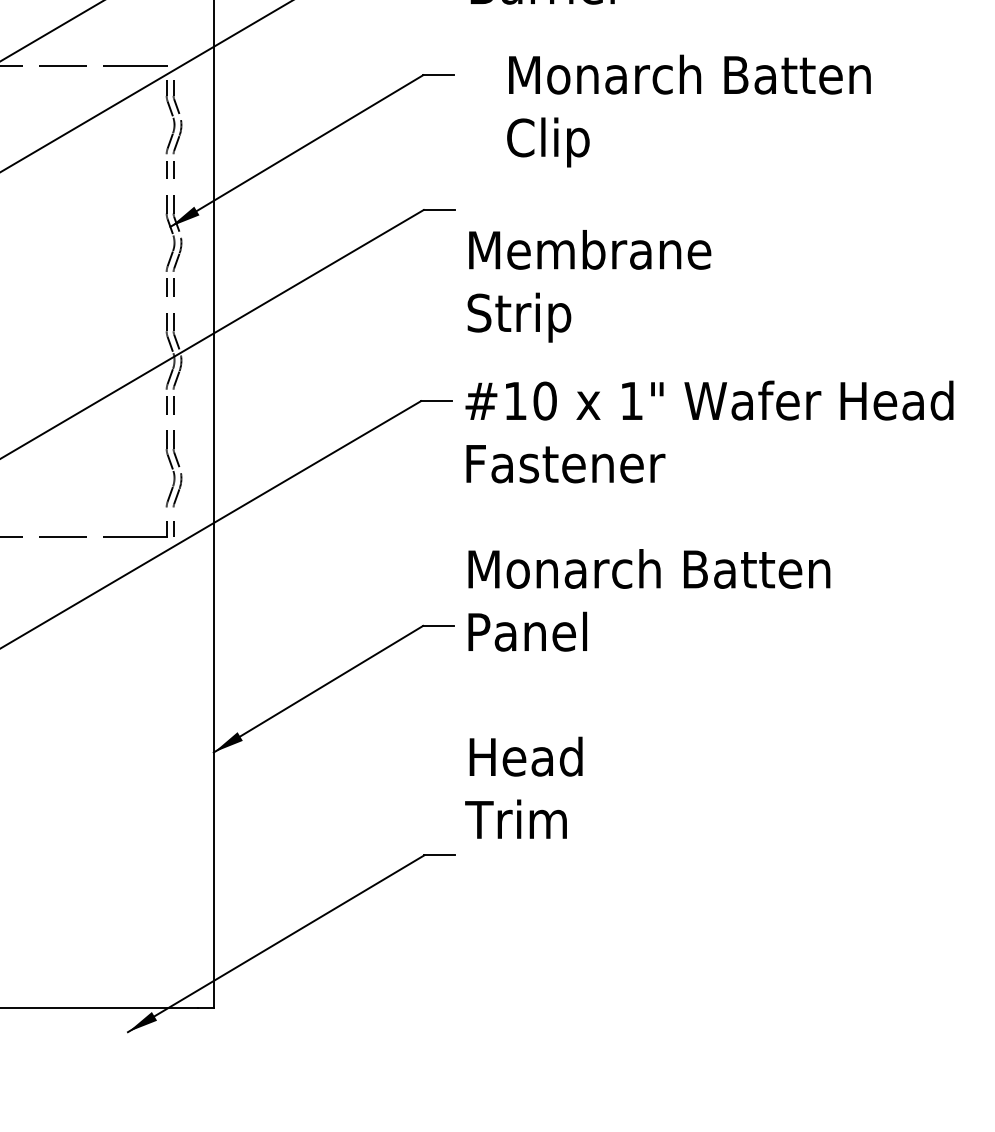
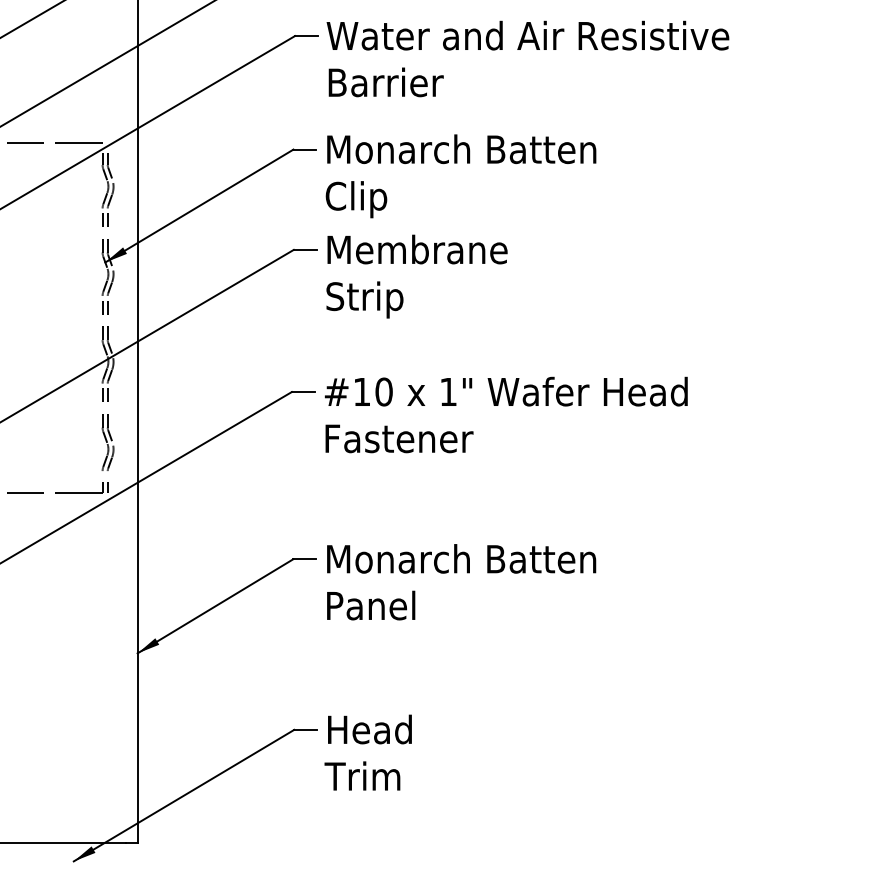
text: (688, 111) -> (460, 176), moved
text: (588, 286) -> (416, 276), moved
text: (649, 600) -> (461, 582), moved
text: (522, 787) -> (367, 752), moved

